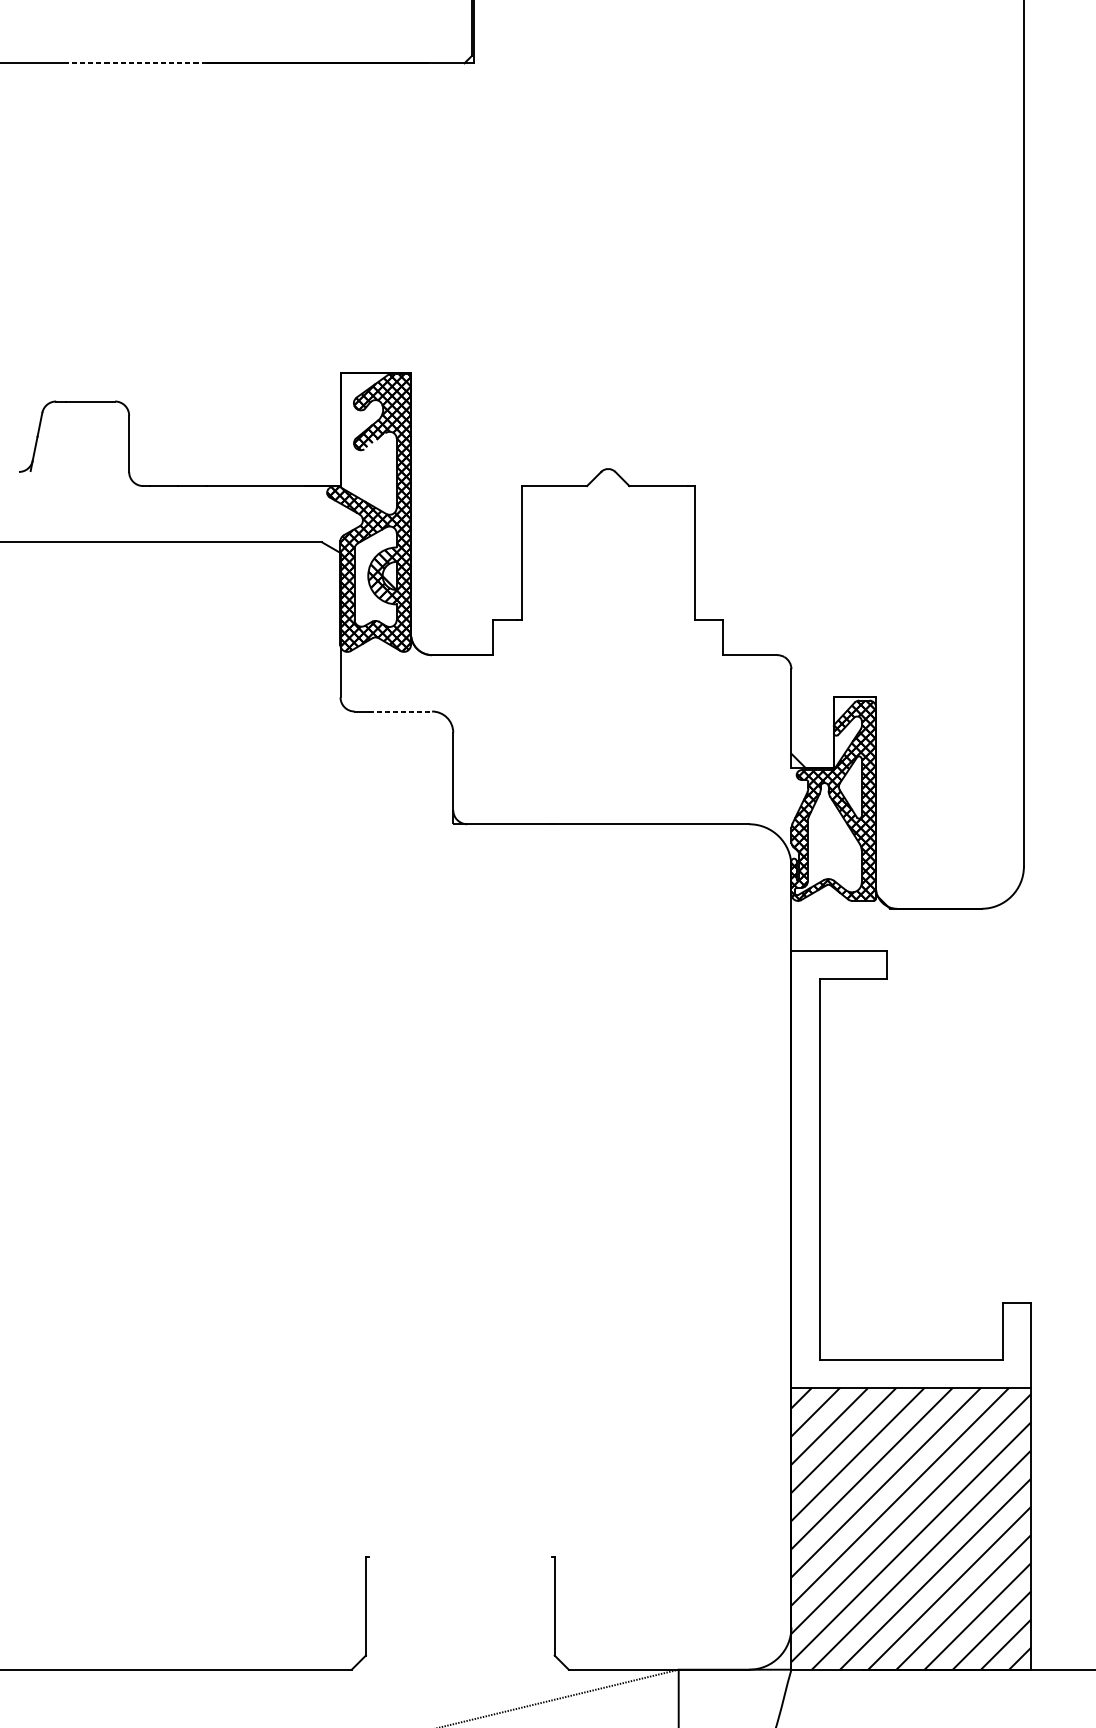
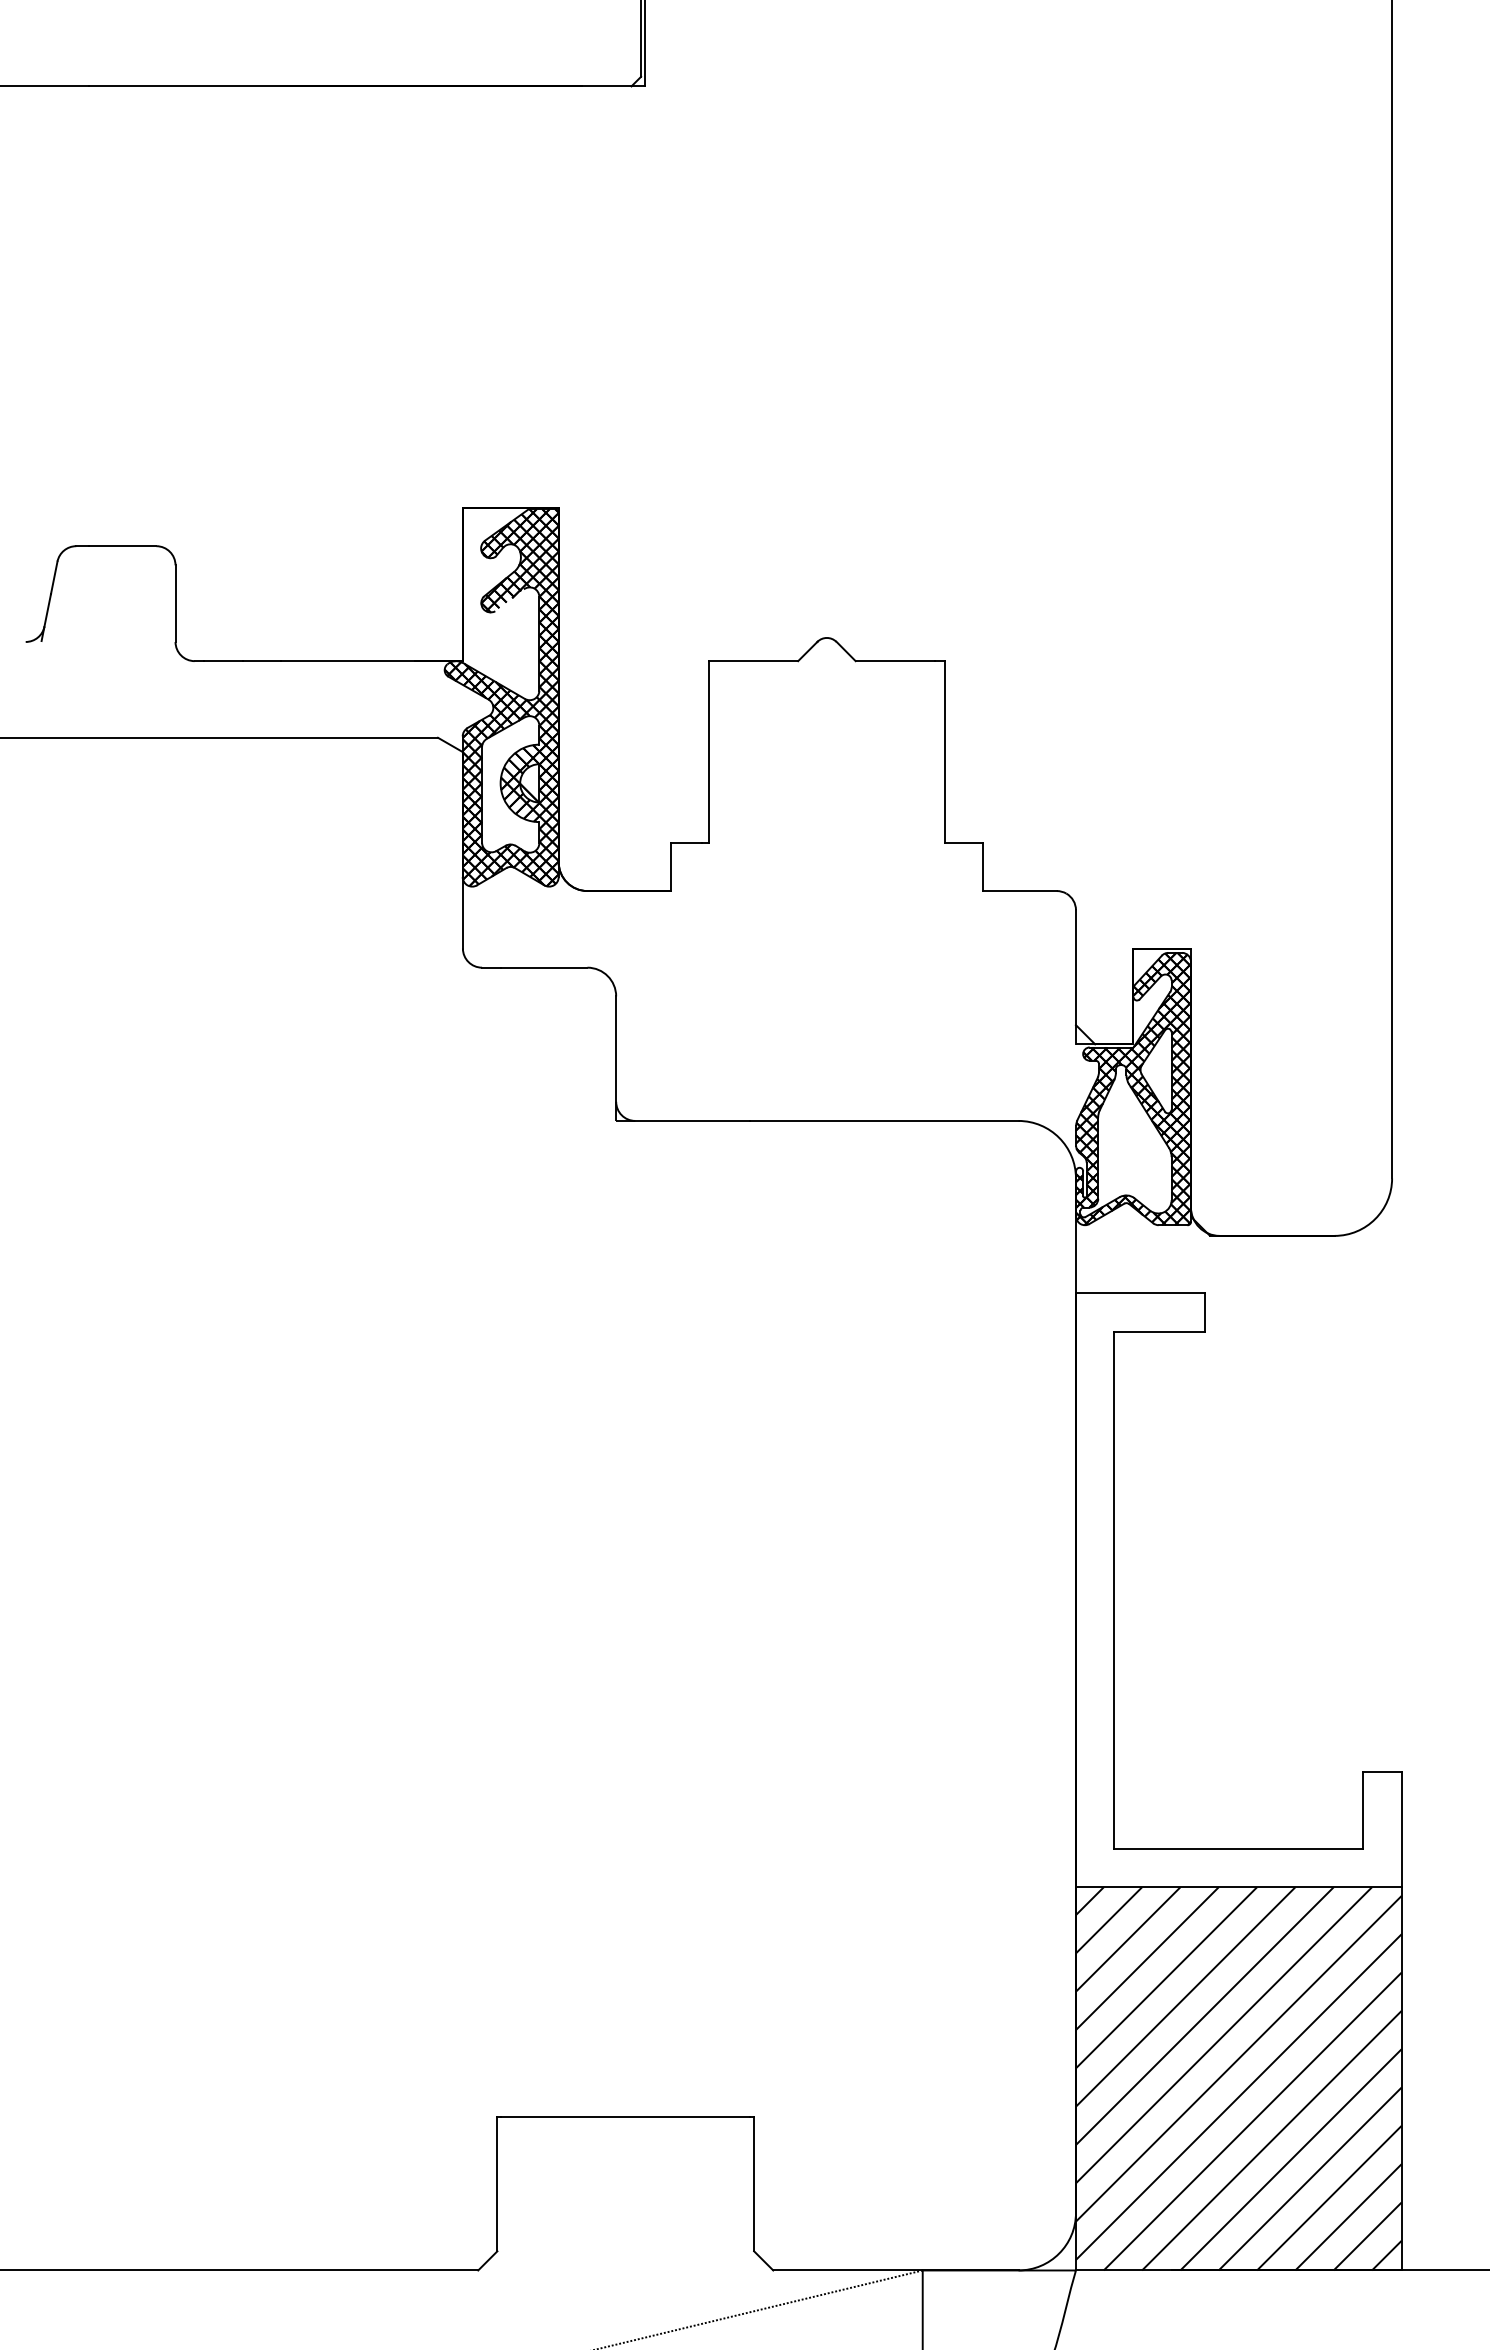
line: (136, 63) -> (185, 86), dashed -> solid
line: (400, 711) -> (544, 967), dashed -> solid
line: (460, 1557) -> (625, 2117), added

